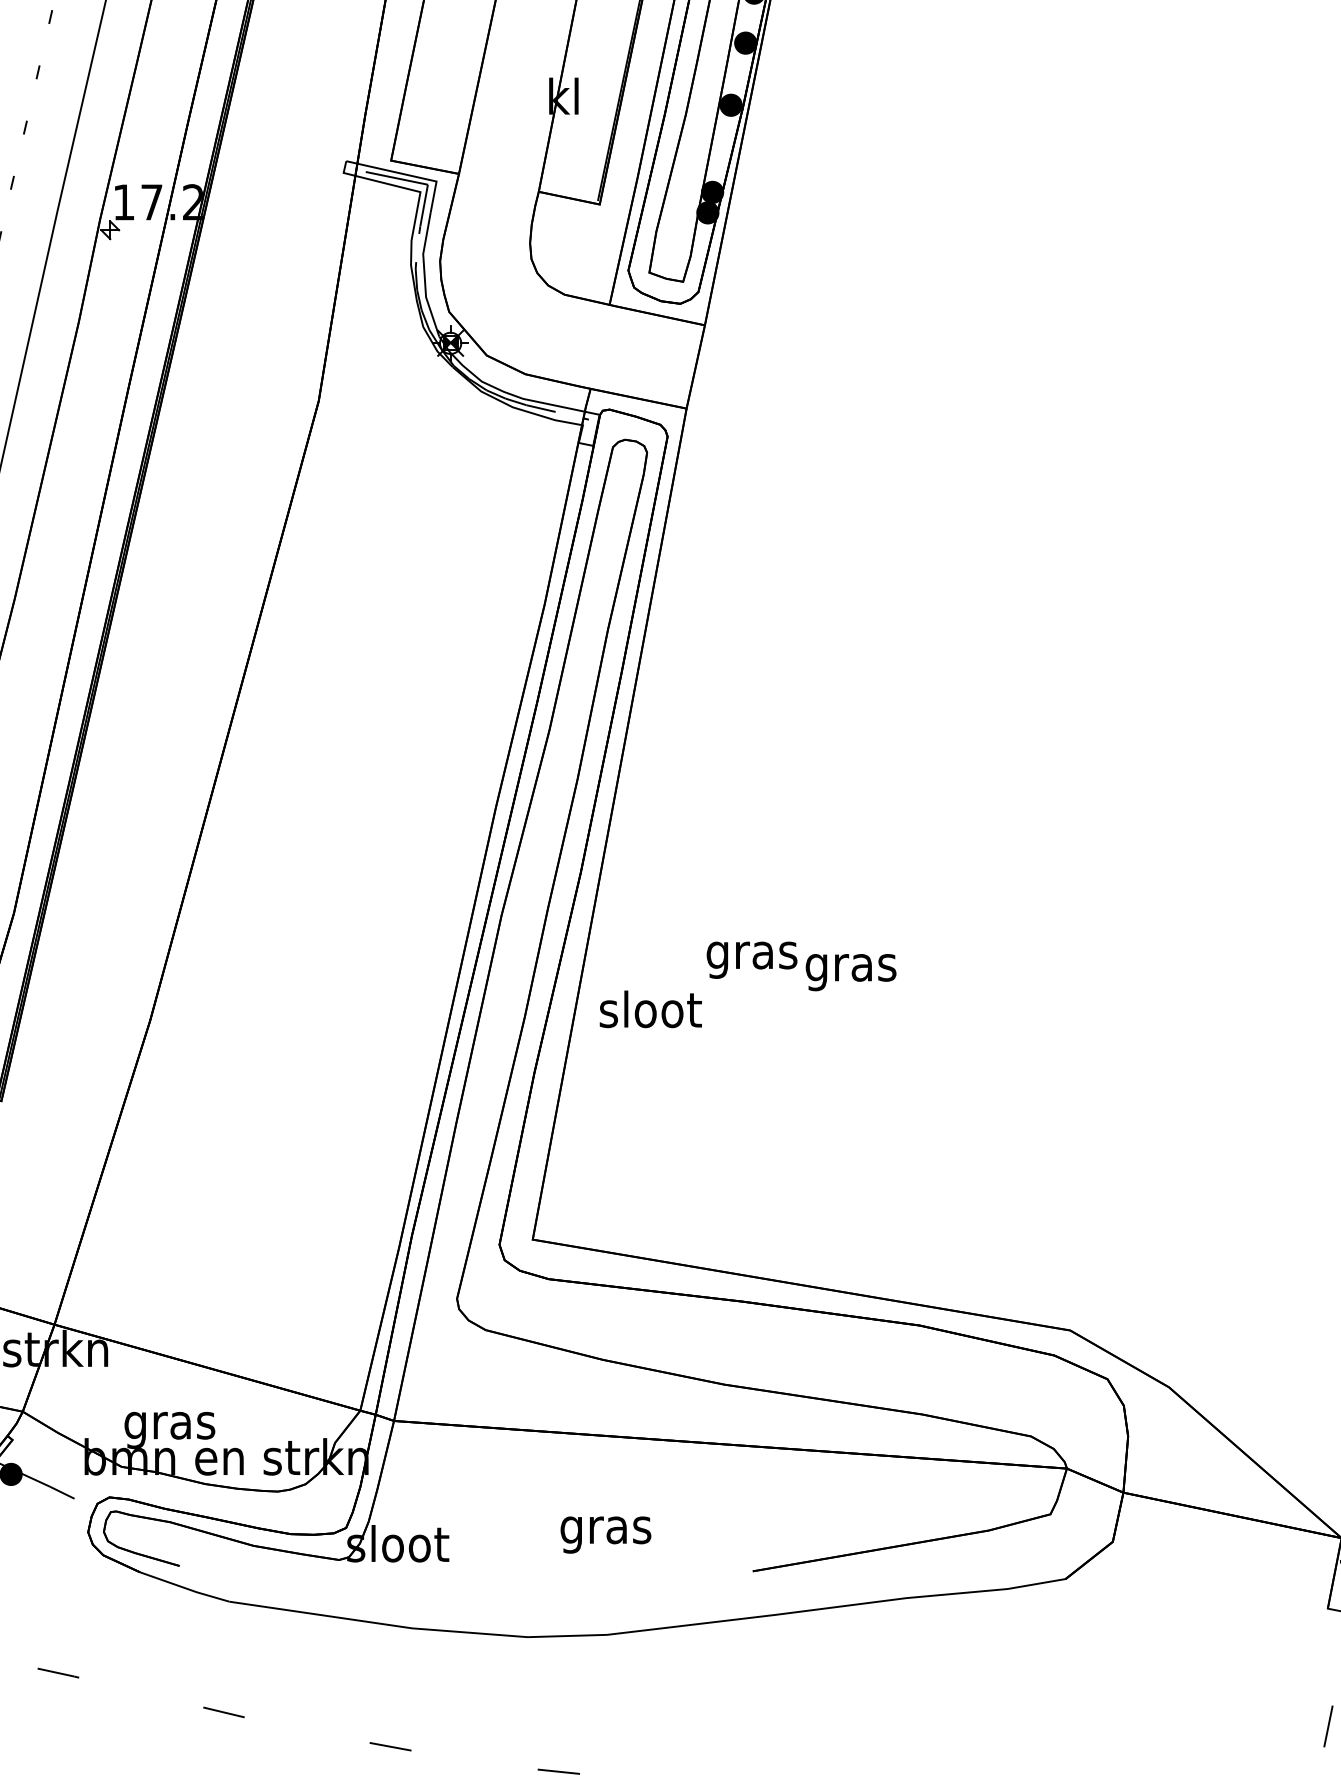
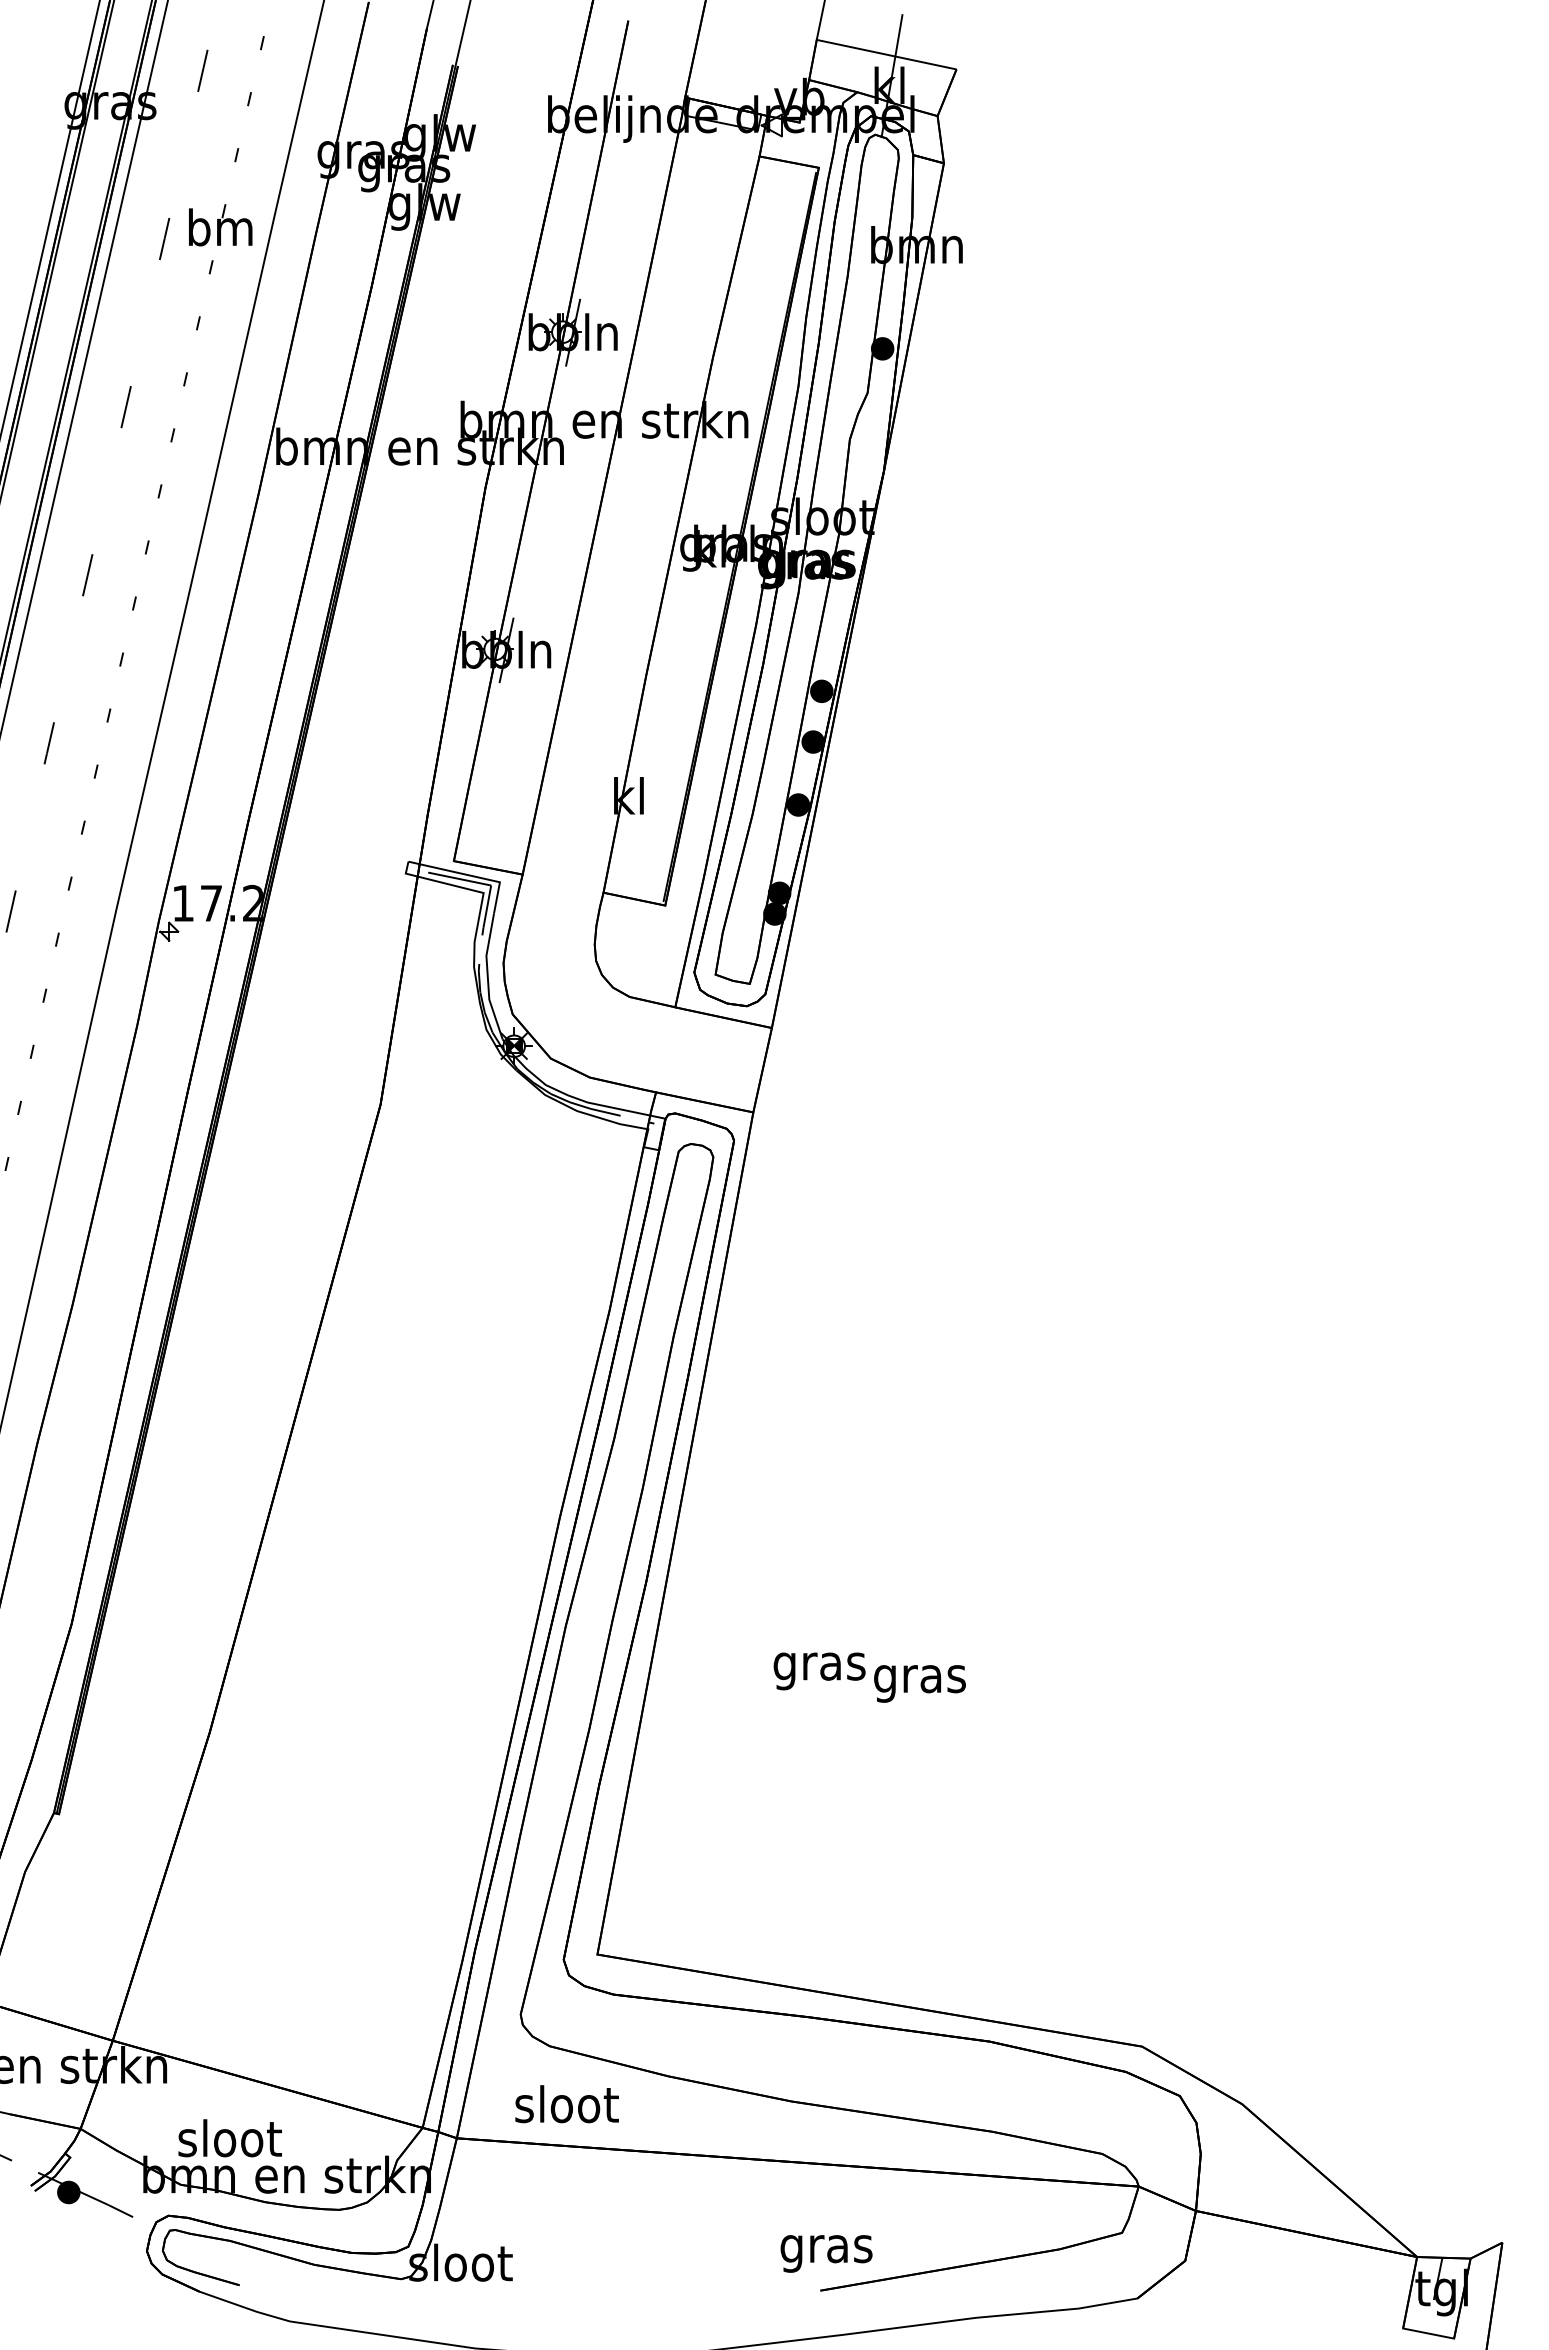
text: (650, 1009) -> (566, 2104), moved
text: (169, 1425) -> (229, 2142), gras -> sloot
text: (605, 1534) -> (826, 2253), moved

